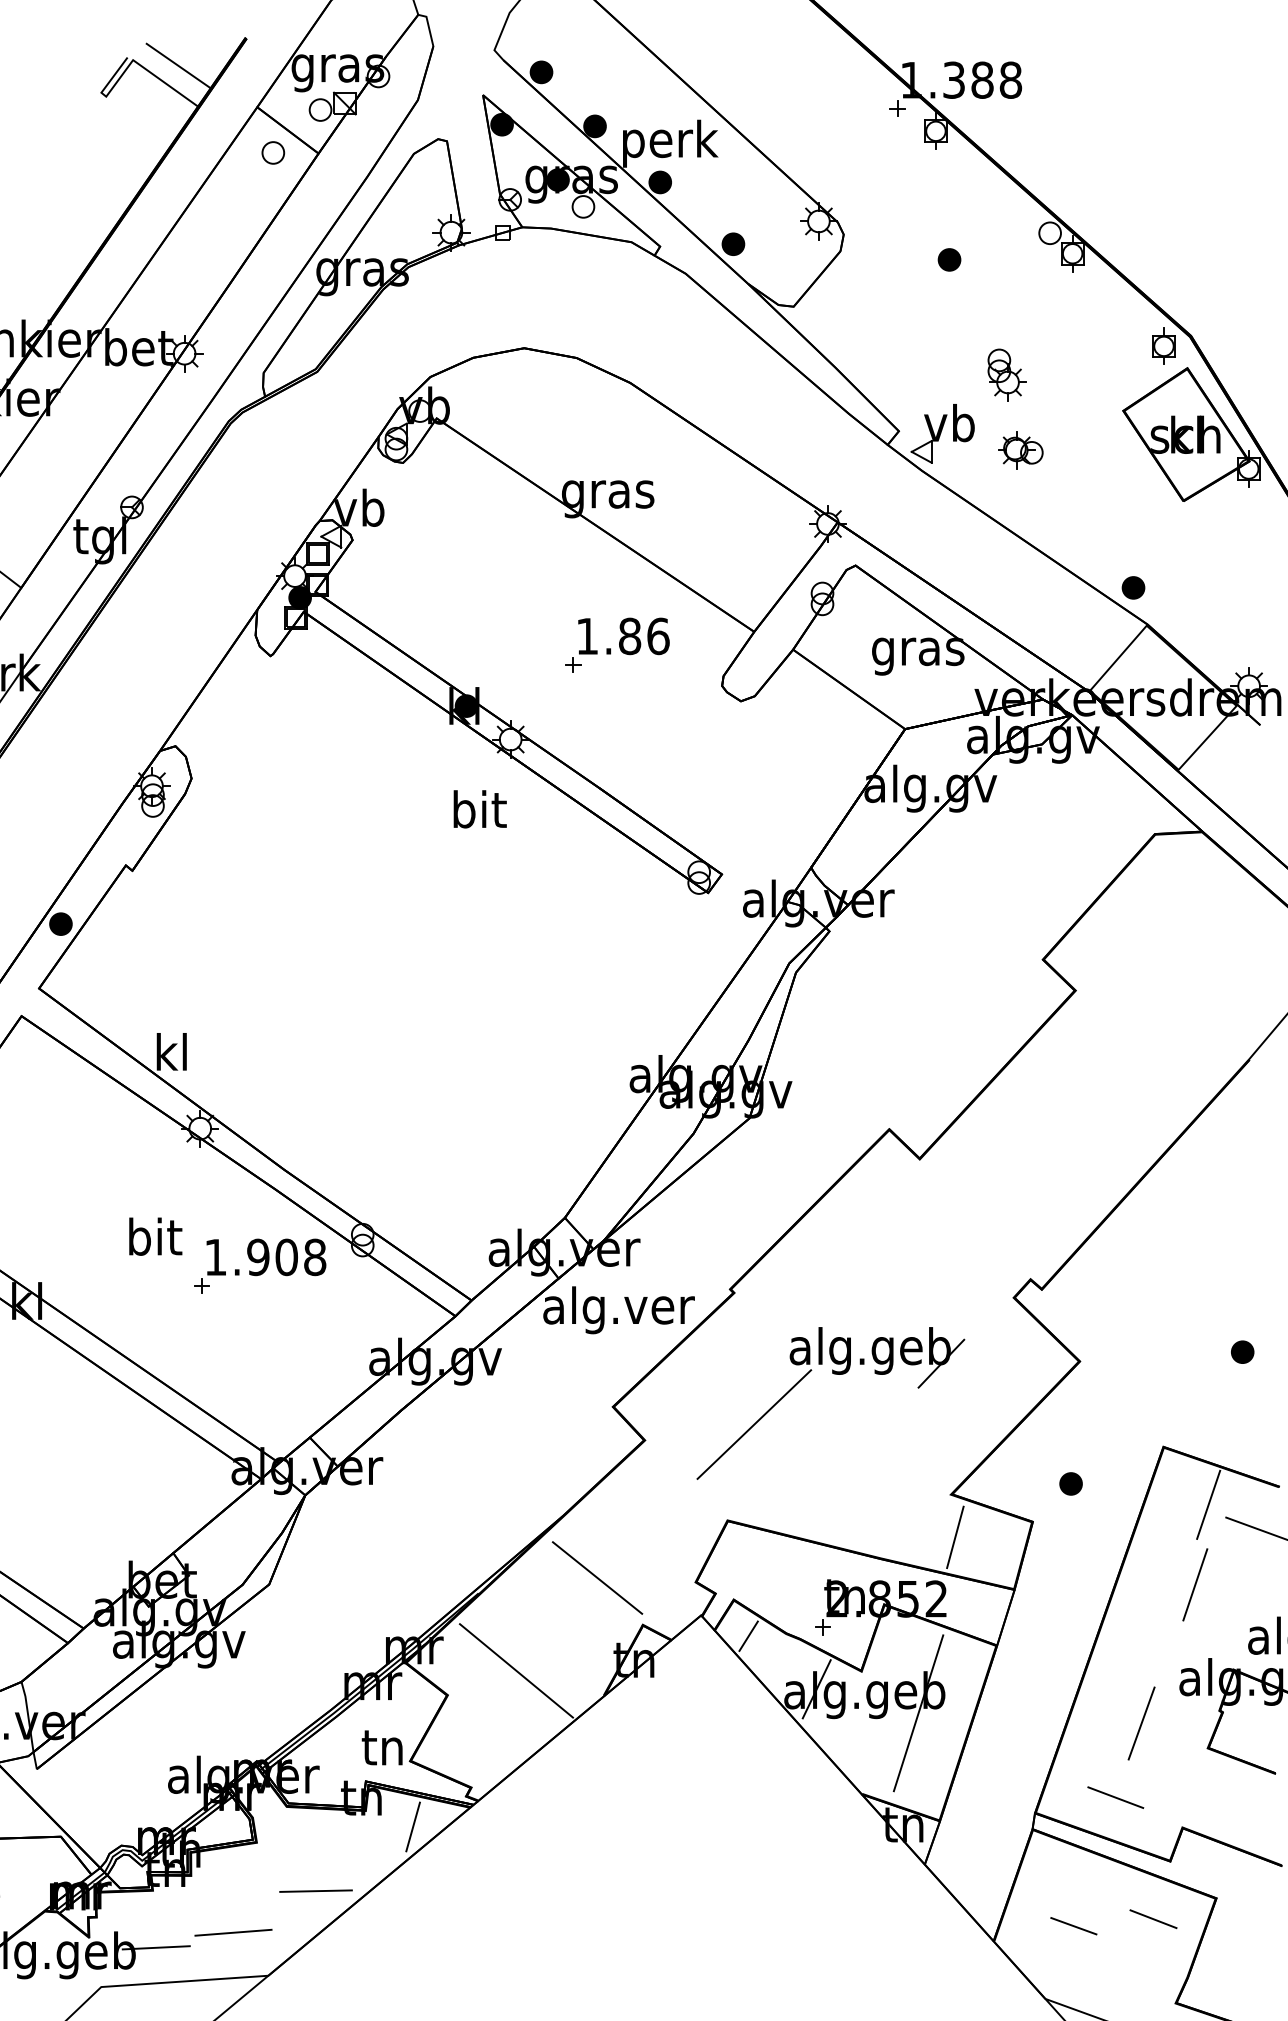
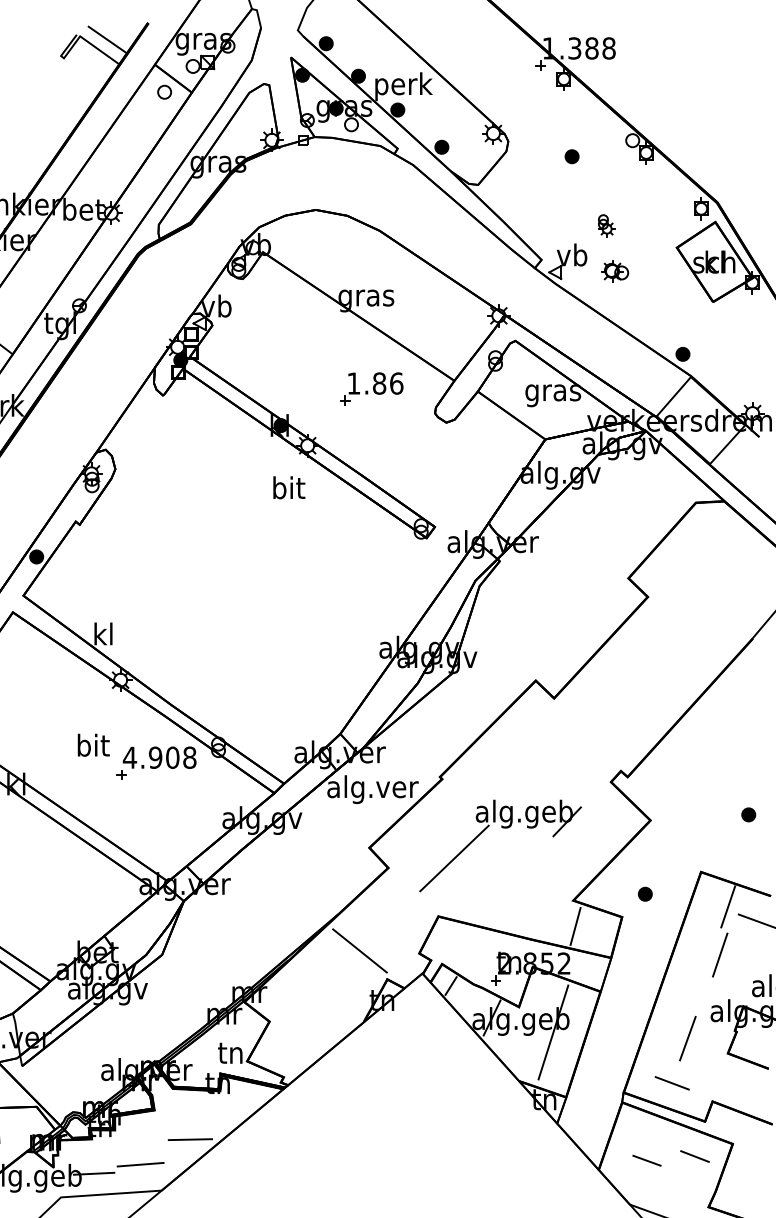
part: (1006, 374) -> (606, 225), size x0.7
text: (214, 1256) -> (129, 757), 1.908 -> 4.908
line: (517, 1670) -> (311, 1006), removed
line: (412, 1826) -> (248, 1100), removed

